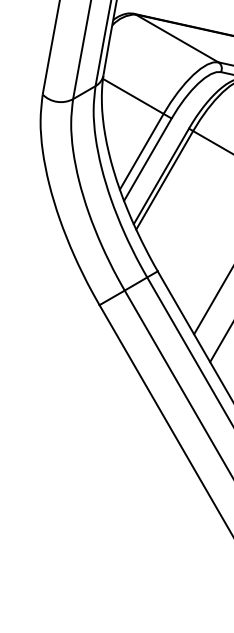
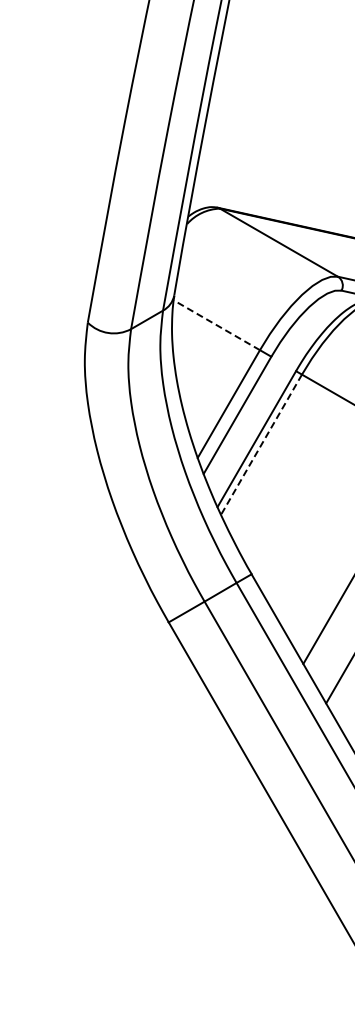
line: (133, 96) -> (216, 325), solid -> dashed
line: (164, 180) -> (261, 444), solid -> dashed

